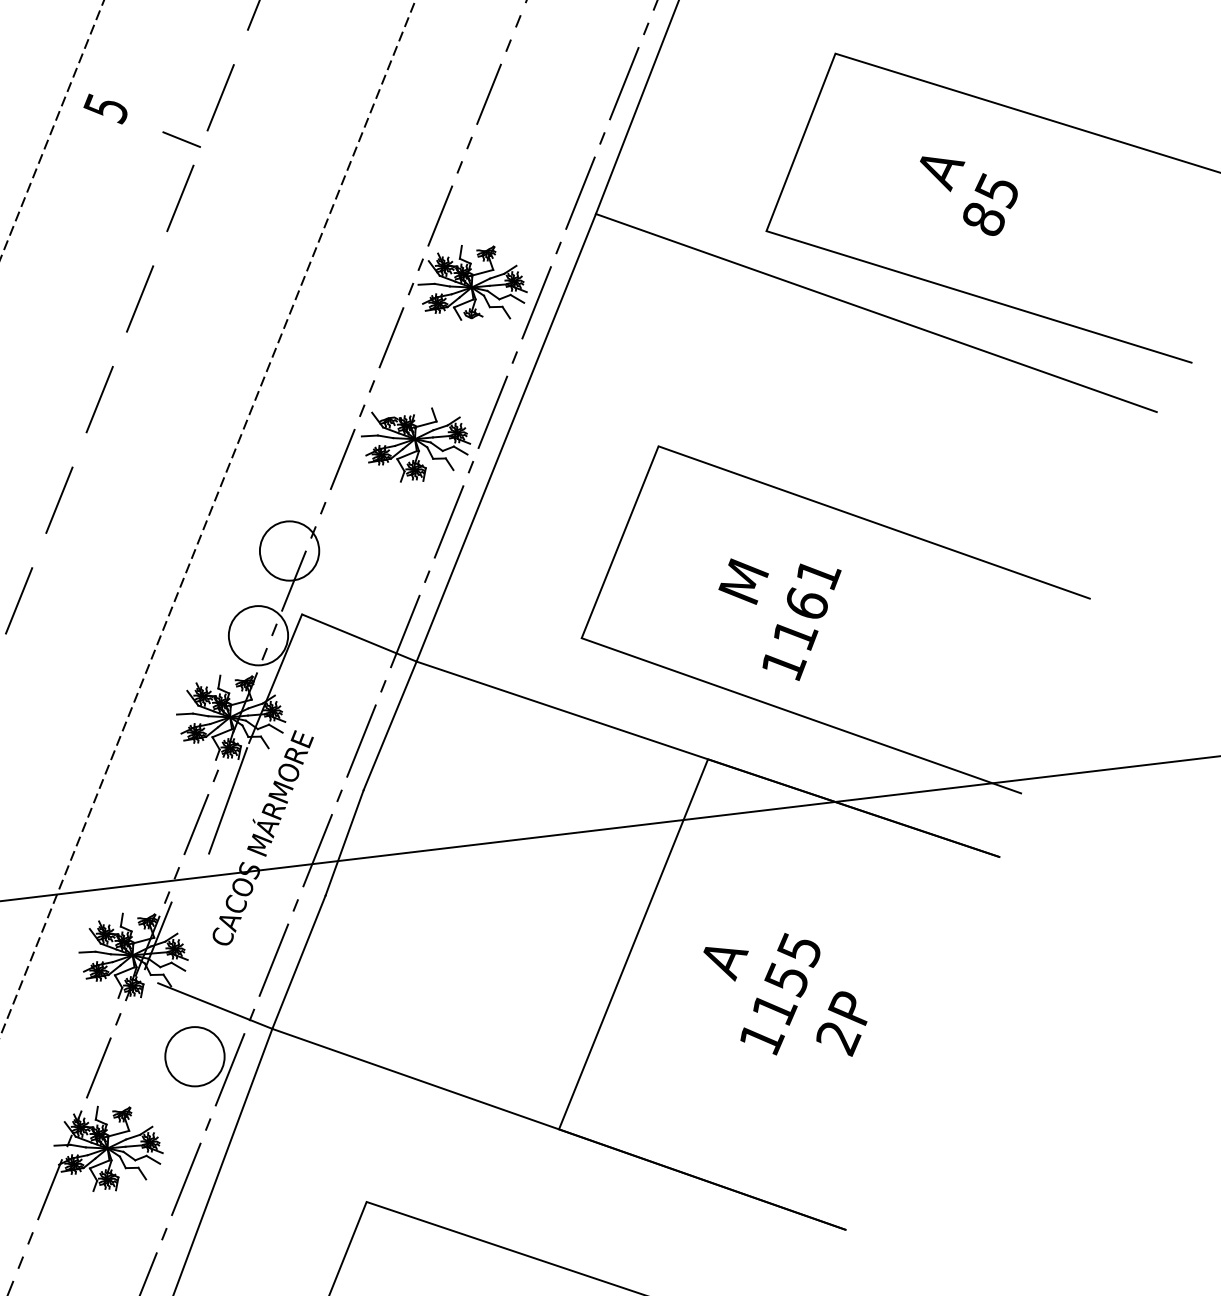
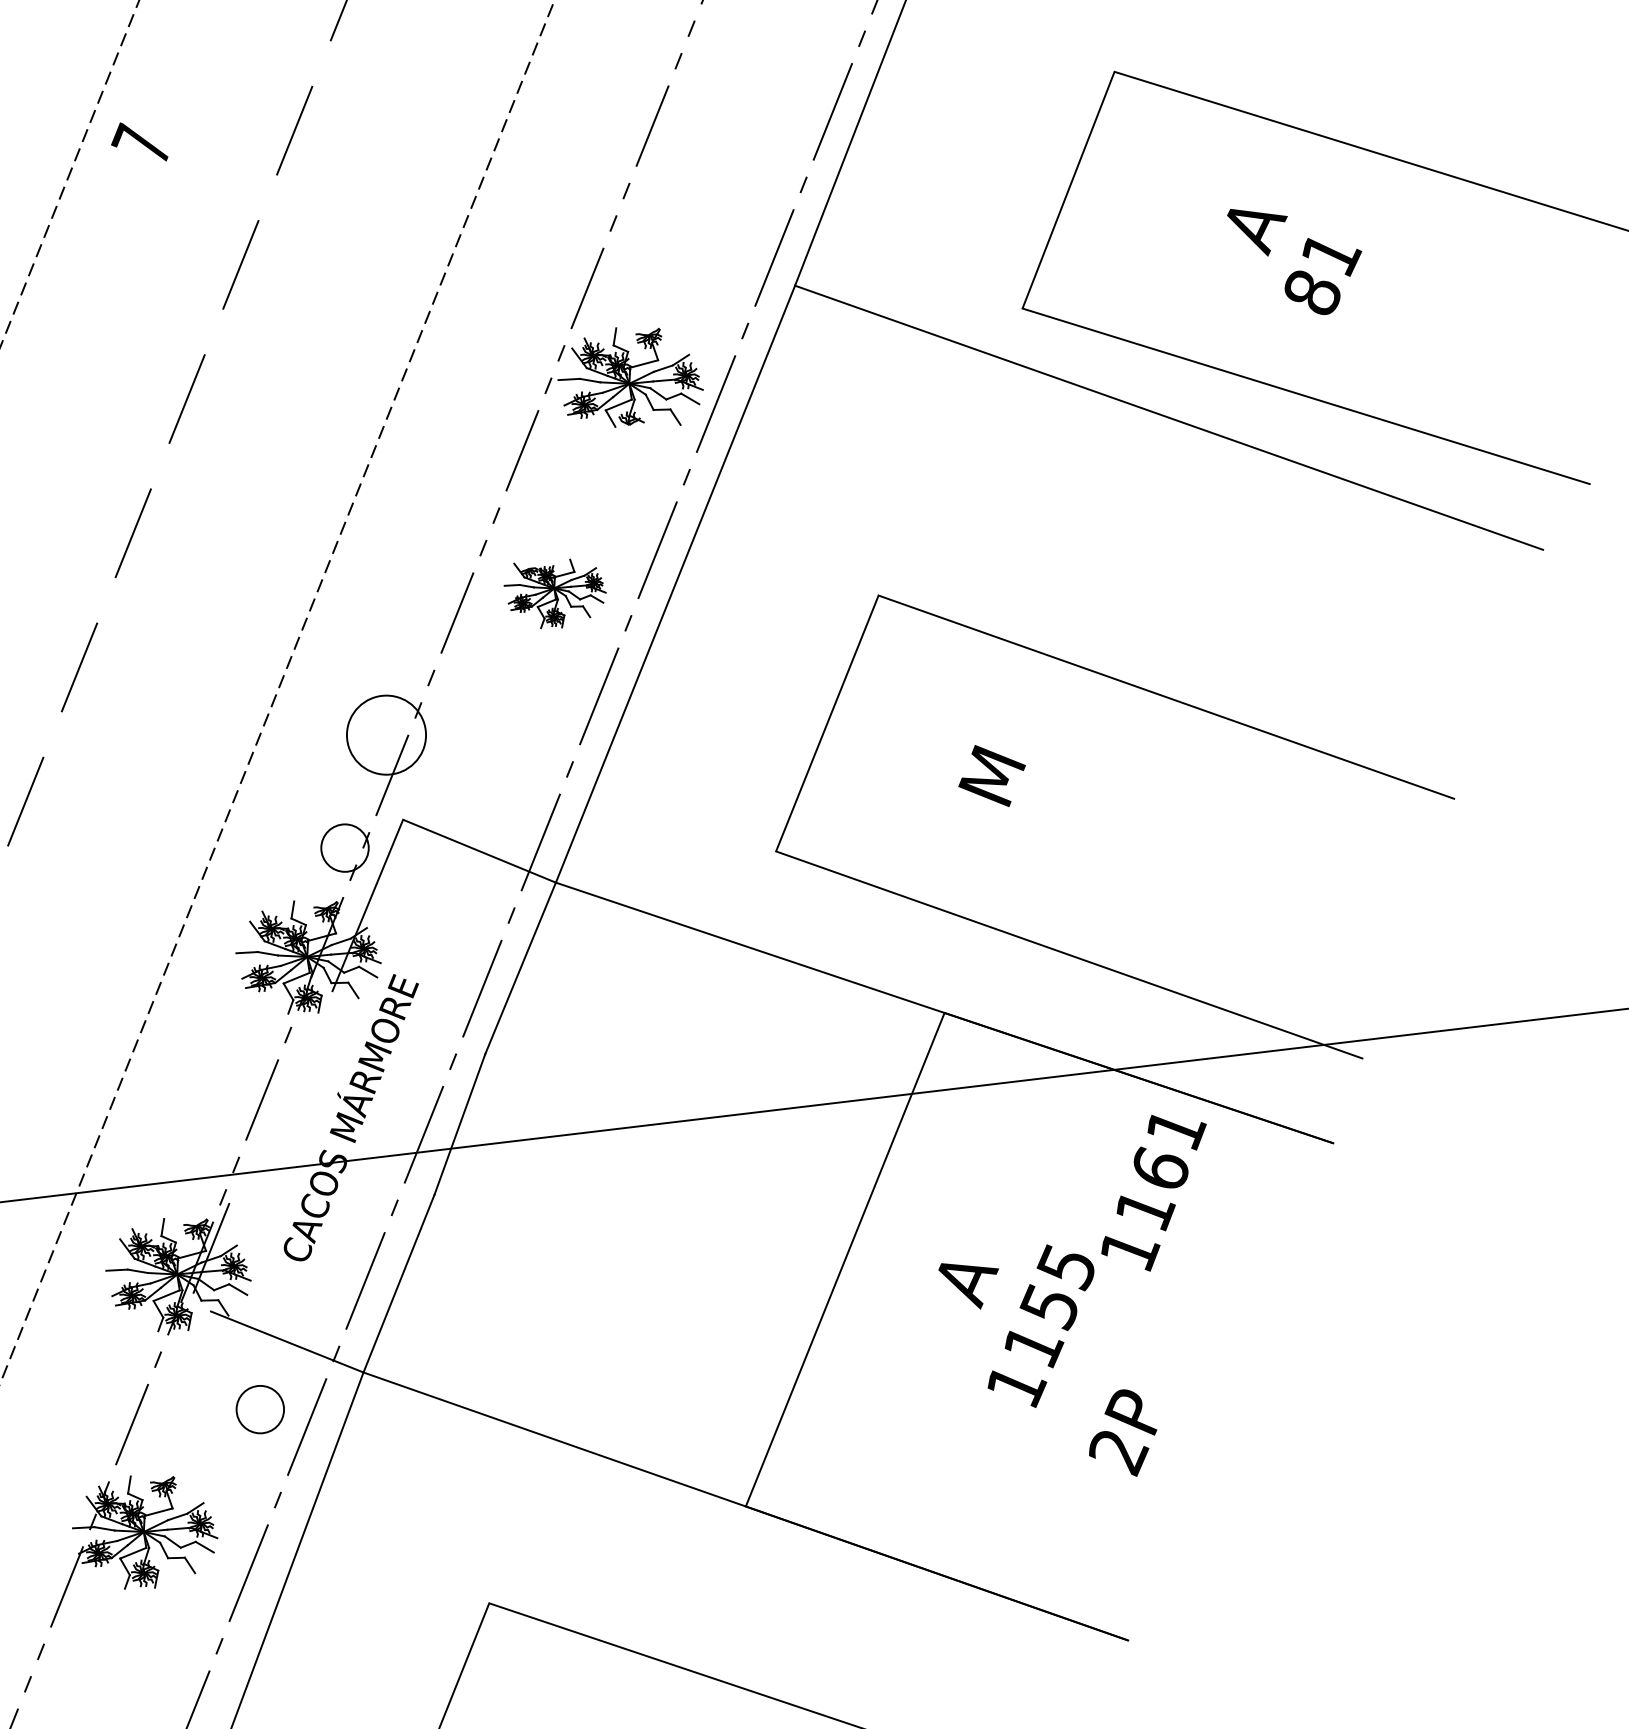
text: (105, 108) -> (140, 144), 5 -> 7
line: (181, 139) -> (242, 186), removed
text: (998, 191) -> (1331, 255), 85 -> 81
part: (416, 444) -> (555, 593), size x0.7
text: (801, 622) -> (1153, 1193), moved
circle: (258, 635) -> (344, 847), size x0.6
line: (228, 800) -> (304, 1068), removed
text: (842, 1023) -> (1123, 1432), moved
circle: (194, 1056) -> (259, 1409), size x0.6

